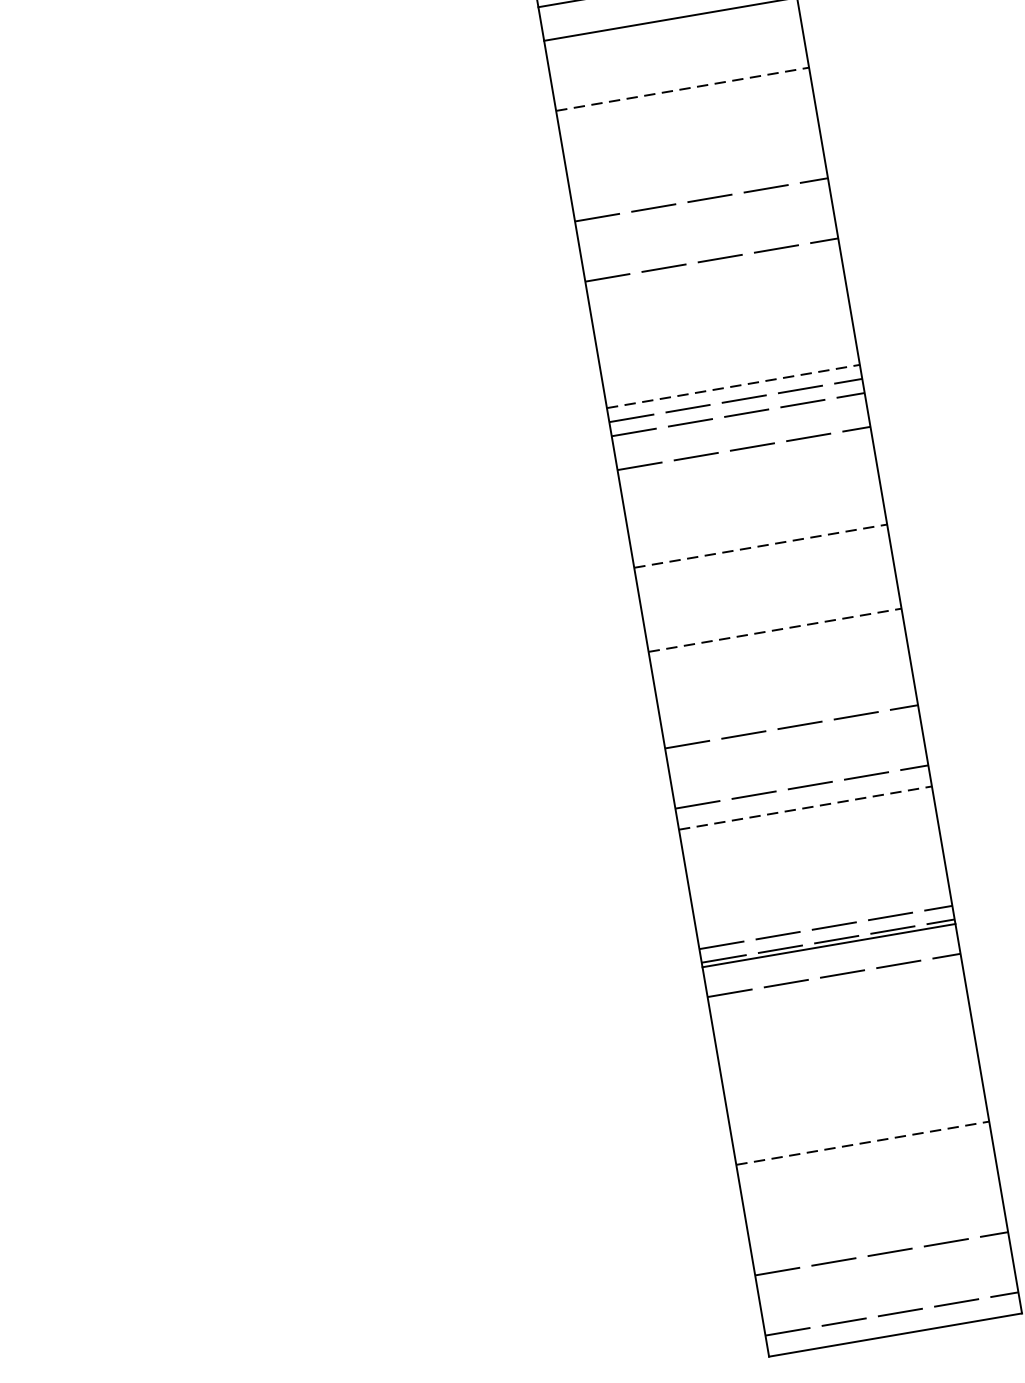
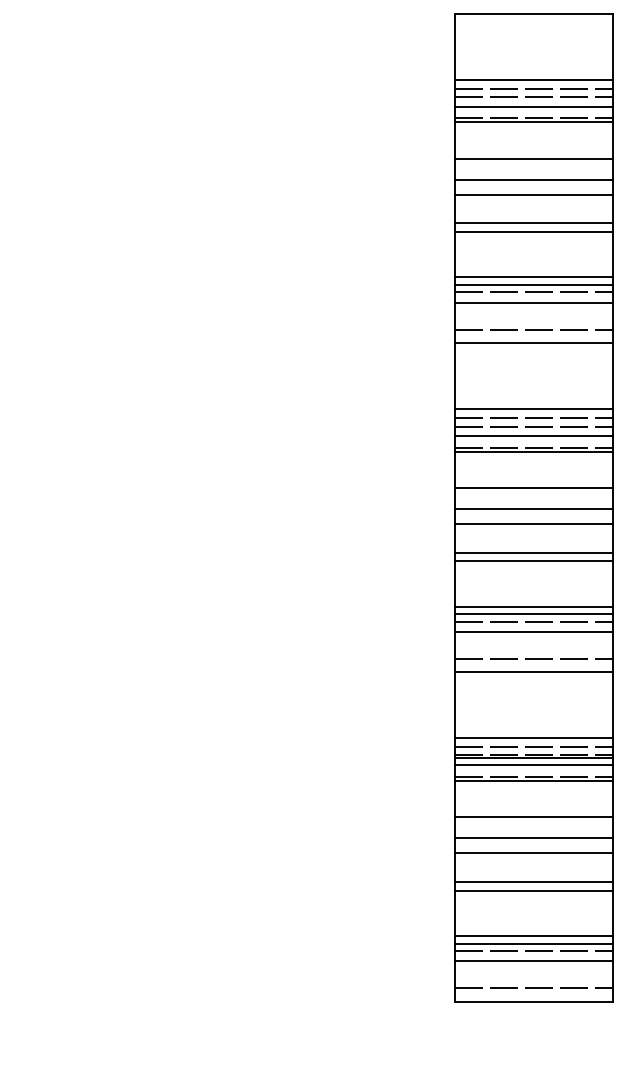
line: (674, 43) -> (533, 194), added
line: (683, 89) -> (534, 223), dashed -> solid
line: (684, 104) -> (533, 232), added
line: (697, 176) -> (533, 277), added
line: (699, 188) -> (533, 285), added
line: (703, 216) -> (533, 302), added
line: (715, 281) -> (533, 343), added
line: (734, 385) -> (534, 408), dashed -> solid
line: (740, 430) -> (533, 436), added
line: (744, 454) -> (533, 451), added
line: (754, 512) -> (533, 487), added
line: (761, 545) -> (534, 508), dashed -> solid
line: (764, 569) -> (533, 523), added
line: (772, 616) -> (533, 552), added
line: (776, 630) -> (534, 561), dashed -> solid
line: (787, 702) -> (533, 606), added
line: (789, 715) -> (533, 614), added
line: (794, 744) -> (533, 632), added
line: (806, 808) -> (534, 672), dashed -> solid
line: (823, 914) -> (533, 738), added
line: (830, 957) -> (533, 765), added
line: (834, 981) -> (533, 780), added
line: (844, 1038) -> (533, 816), added
line: (850, 1072) -> (533, 837), added
line: (854, 1098) -> (533, 853), added
line: (863, 1142) -> (534, 881), dashed -> solid
line: (864, 1157) -> (533, 890), added
line: (877, 1229) -> (533, 935), added
line: (879, 1242) -> (533, 943), added
line: (884, 1270) -> (533, 961), added

